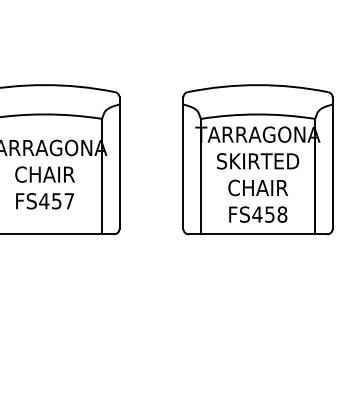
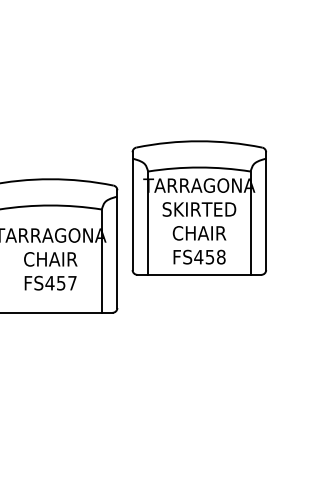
part: (257, 159) -> (198, 207), moved

